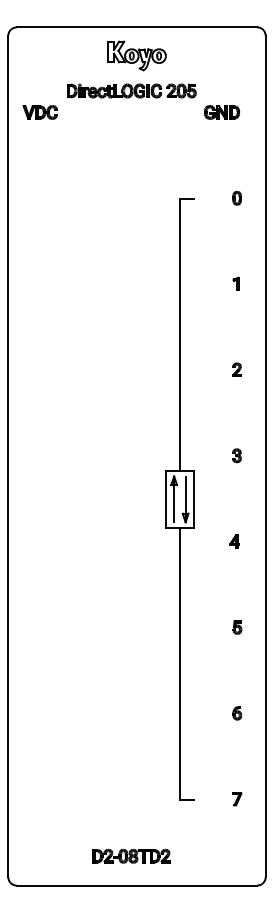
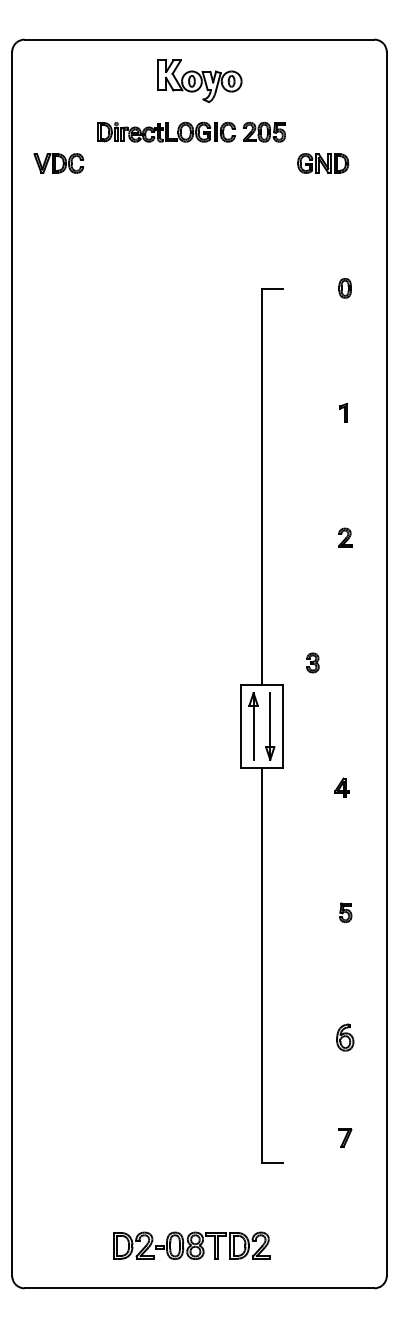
part: (236, 455) -> (312, 662), moved
part: (237, 713) -> (345, 1037), size x1.4
part: (237, 799) -> (345, 1138), moved
part: (131, 855) -> (191, 1244), size x1.4

